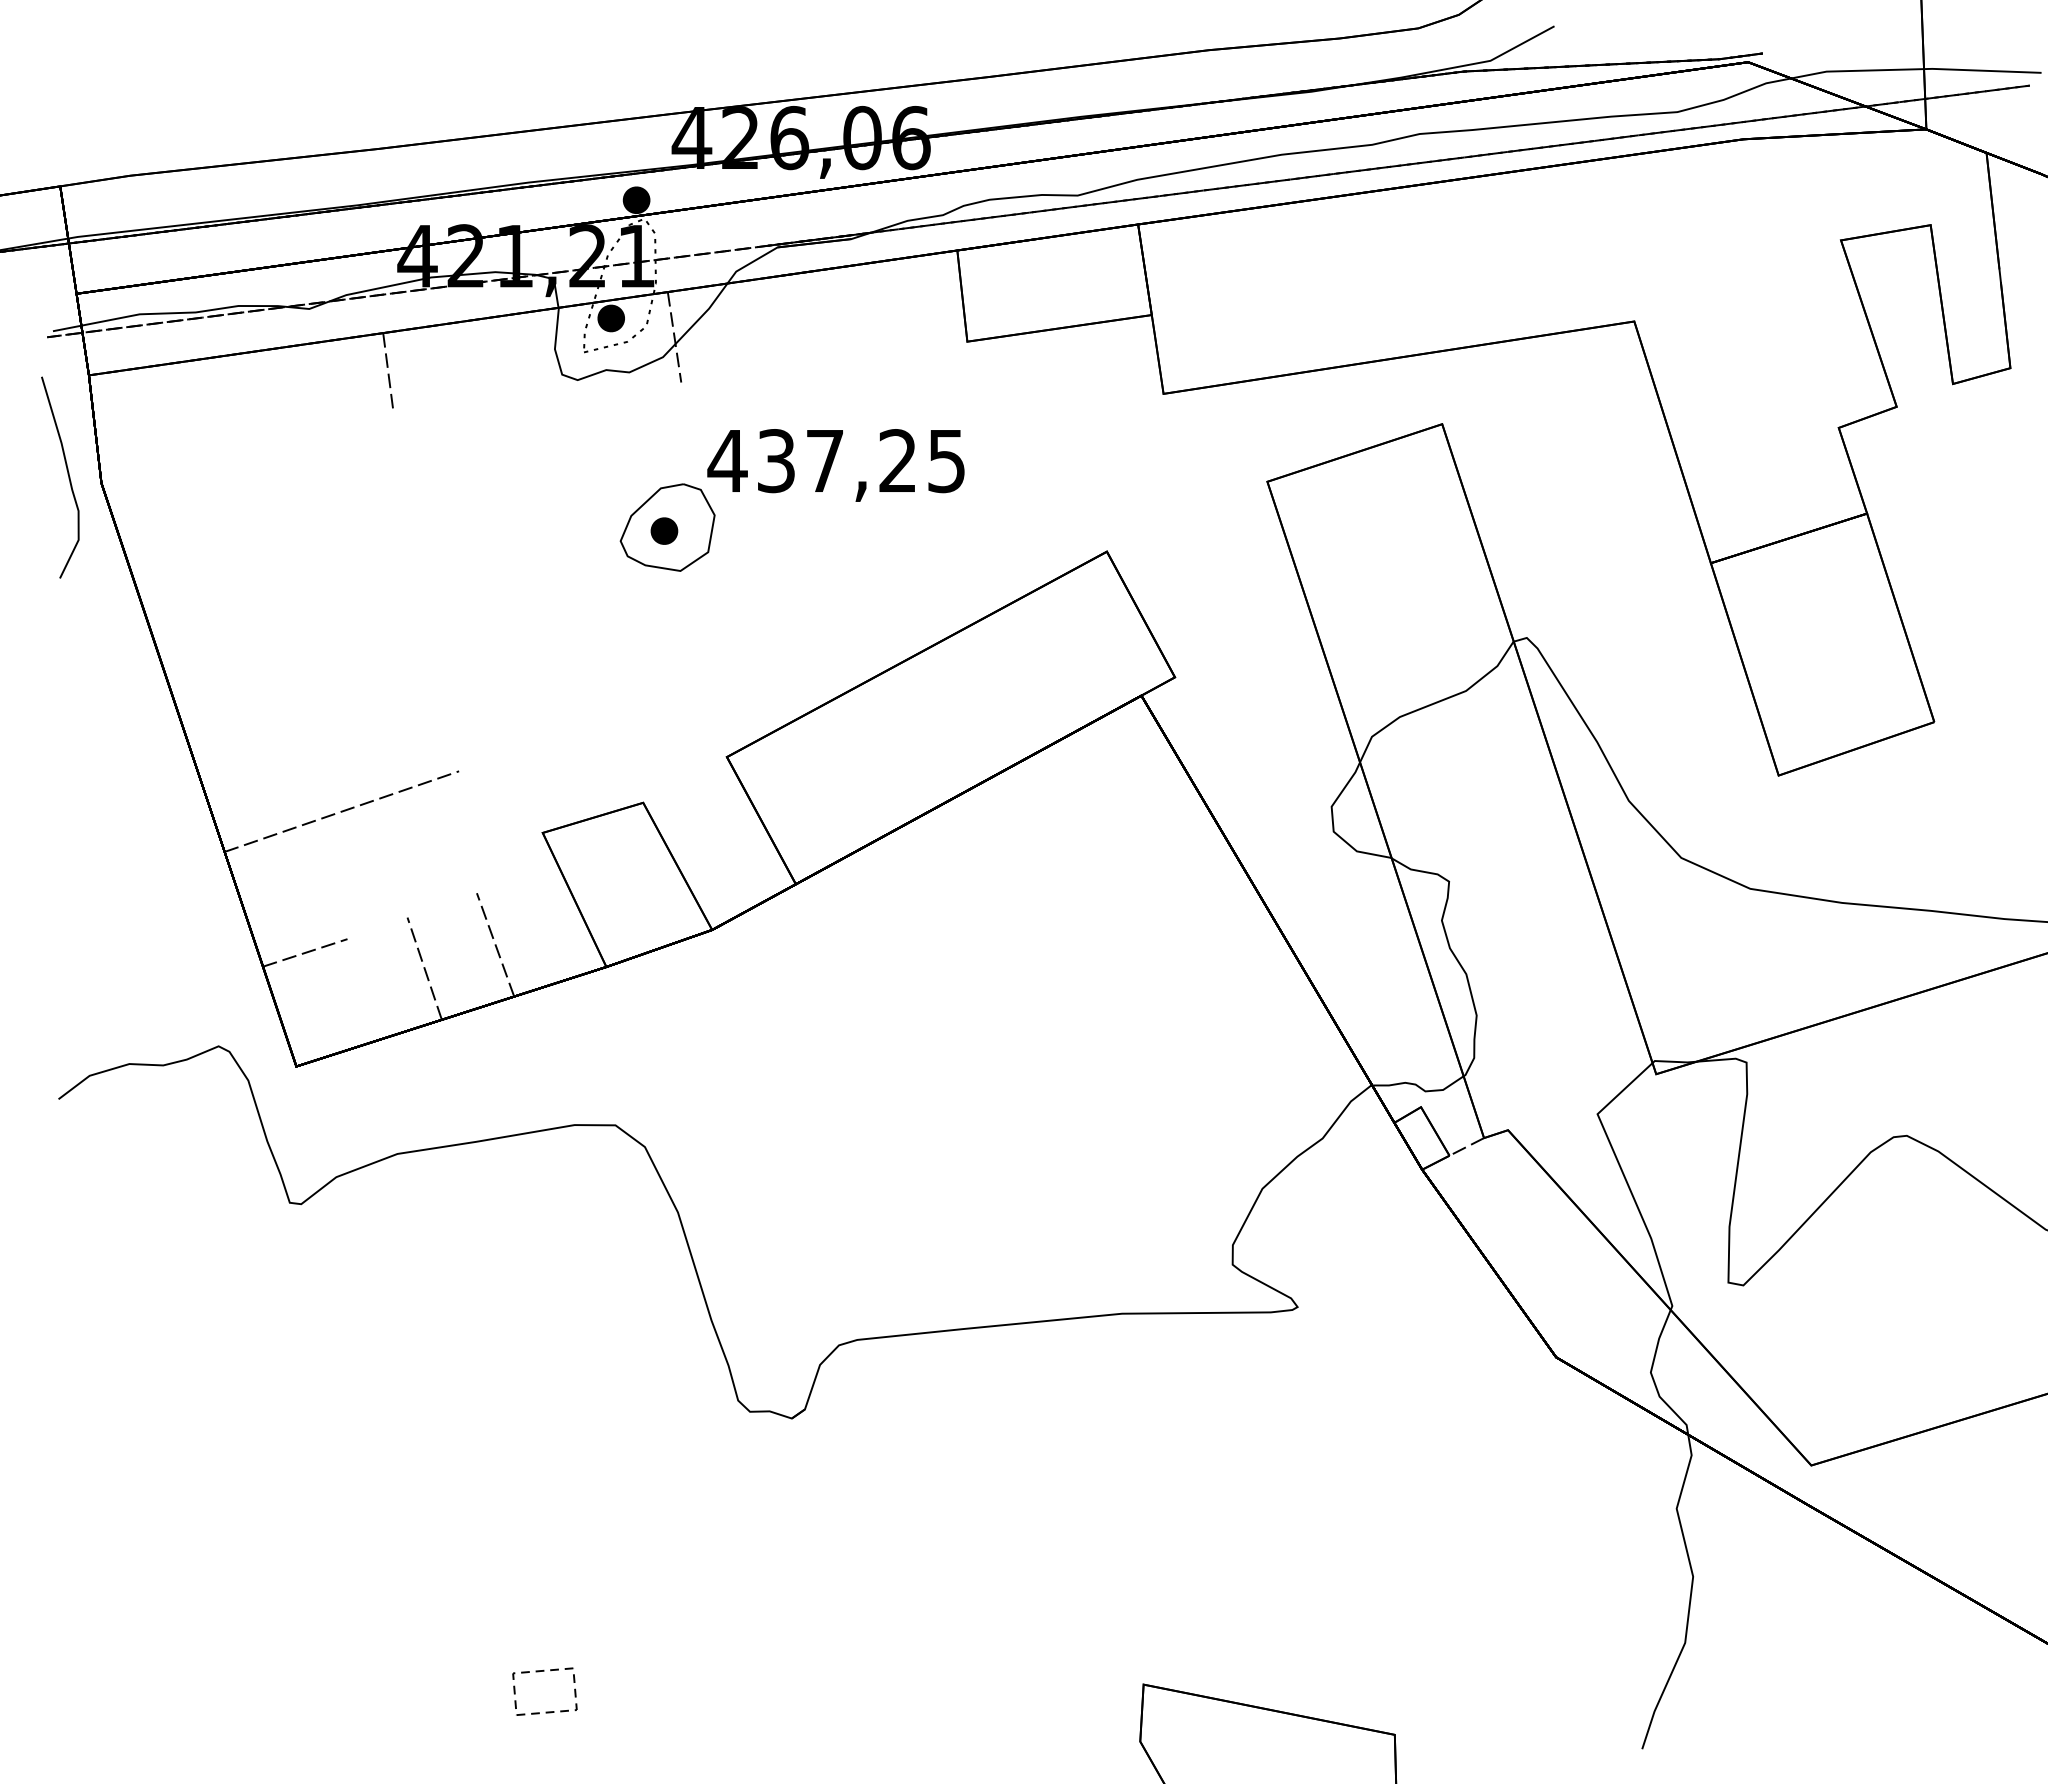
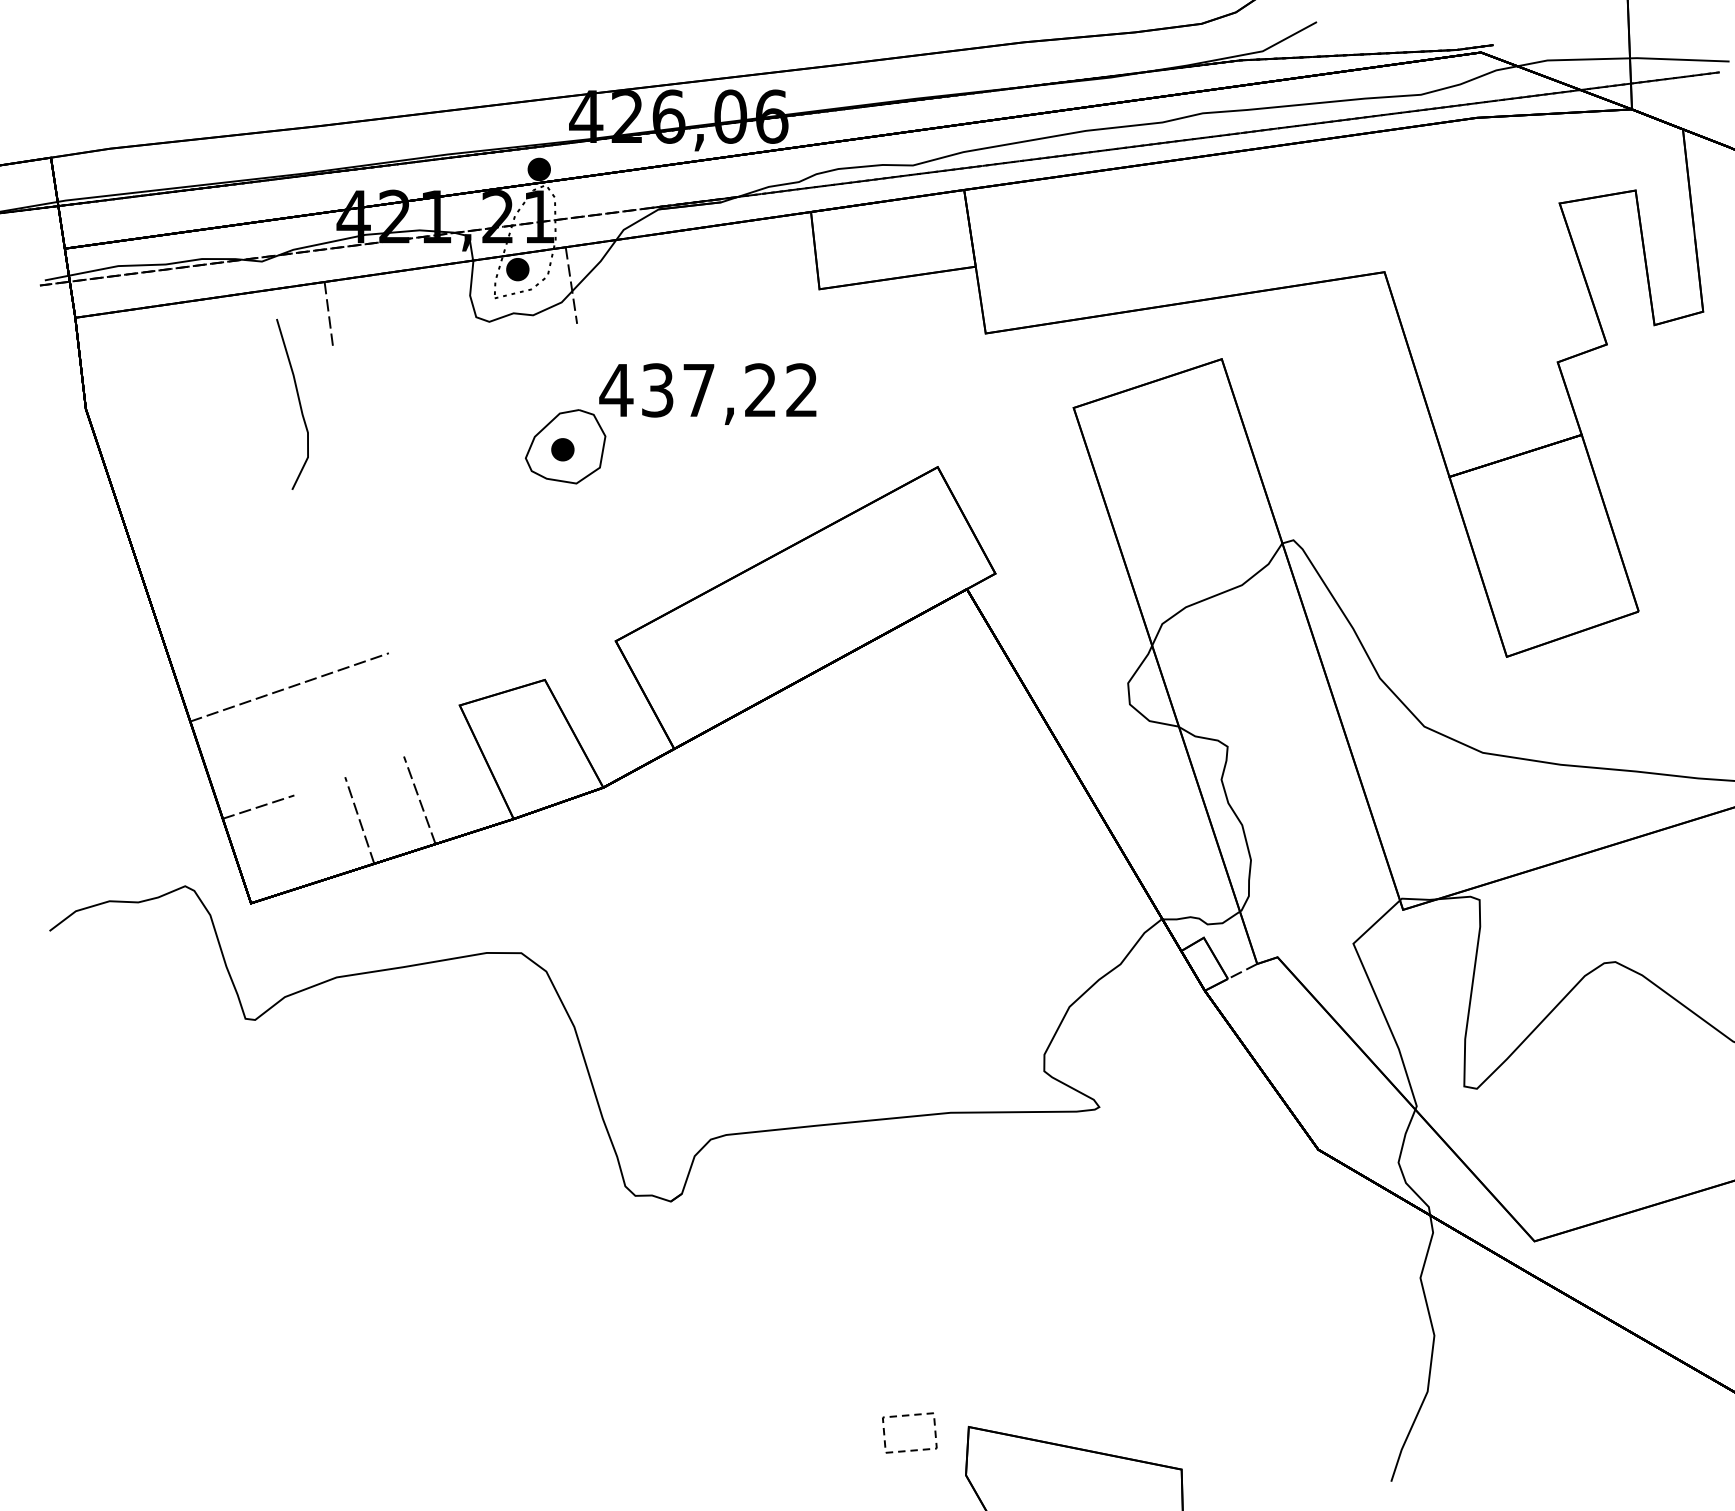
text: (946, 461) -> (801, 390), 437,25 -> 437,22
curve: (67, 474) -> (298, 401), moved
part: (539, 1672) -> (905, 1416), moved

